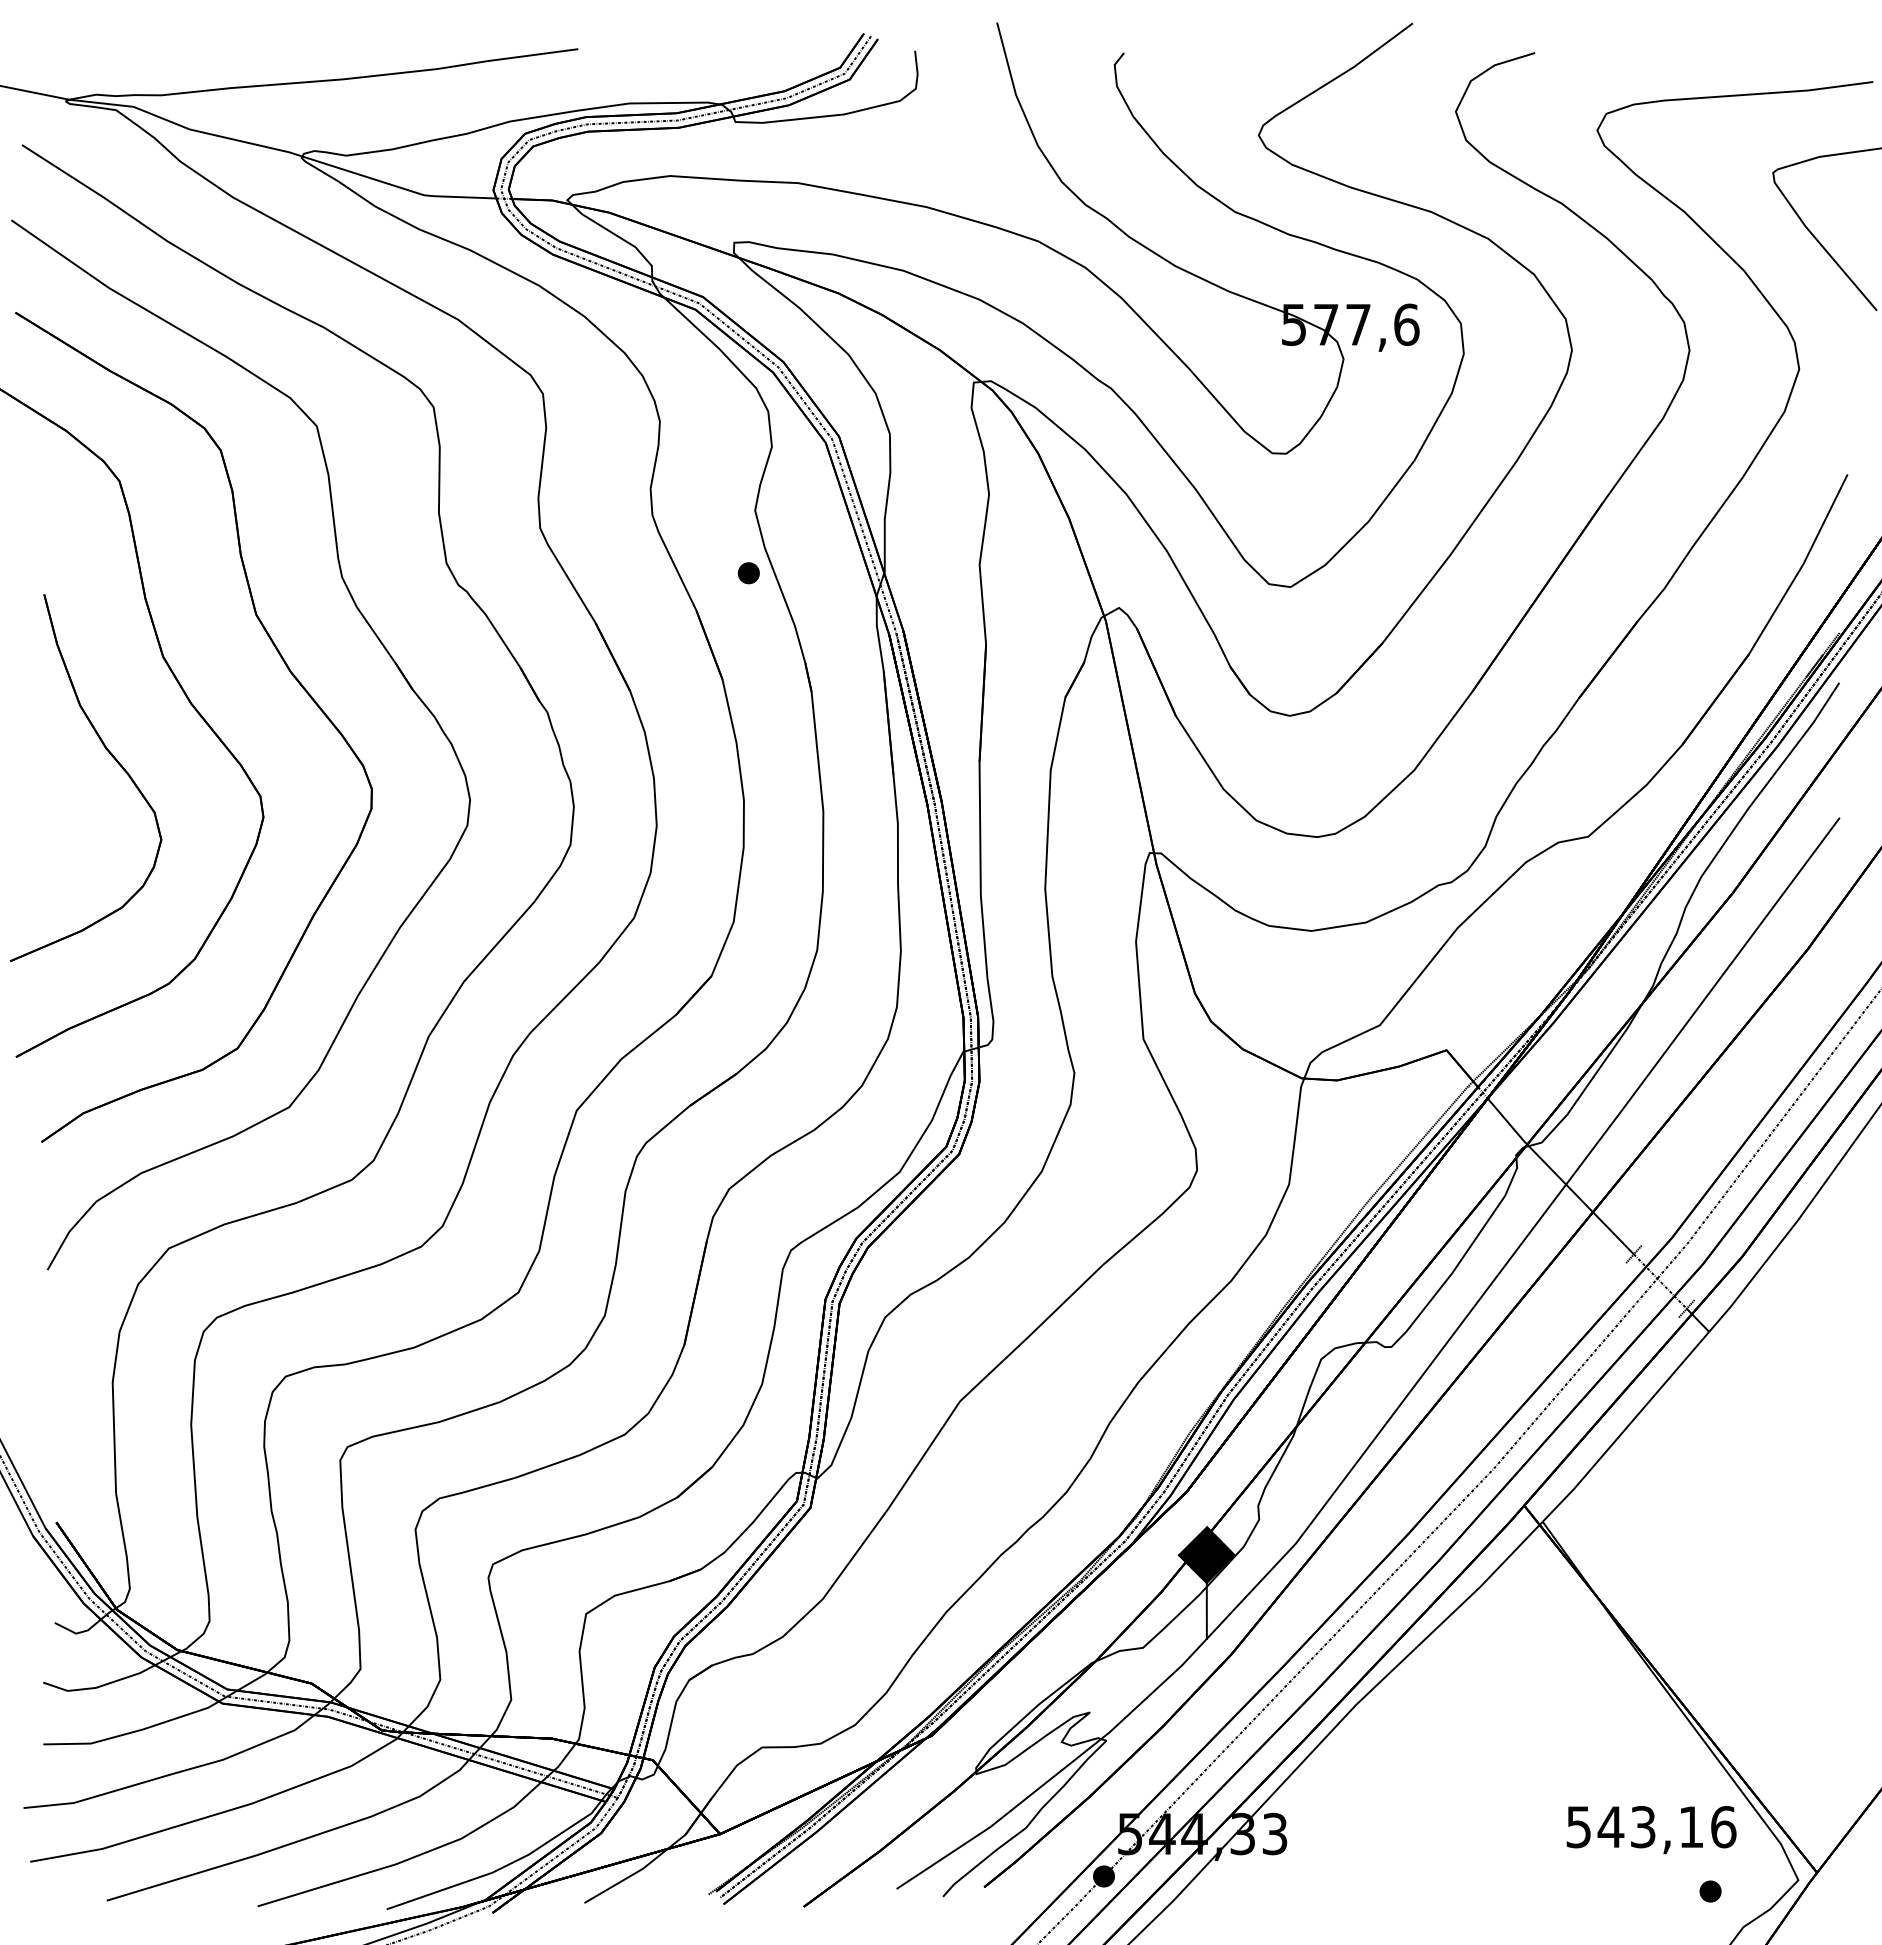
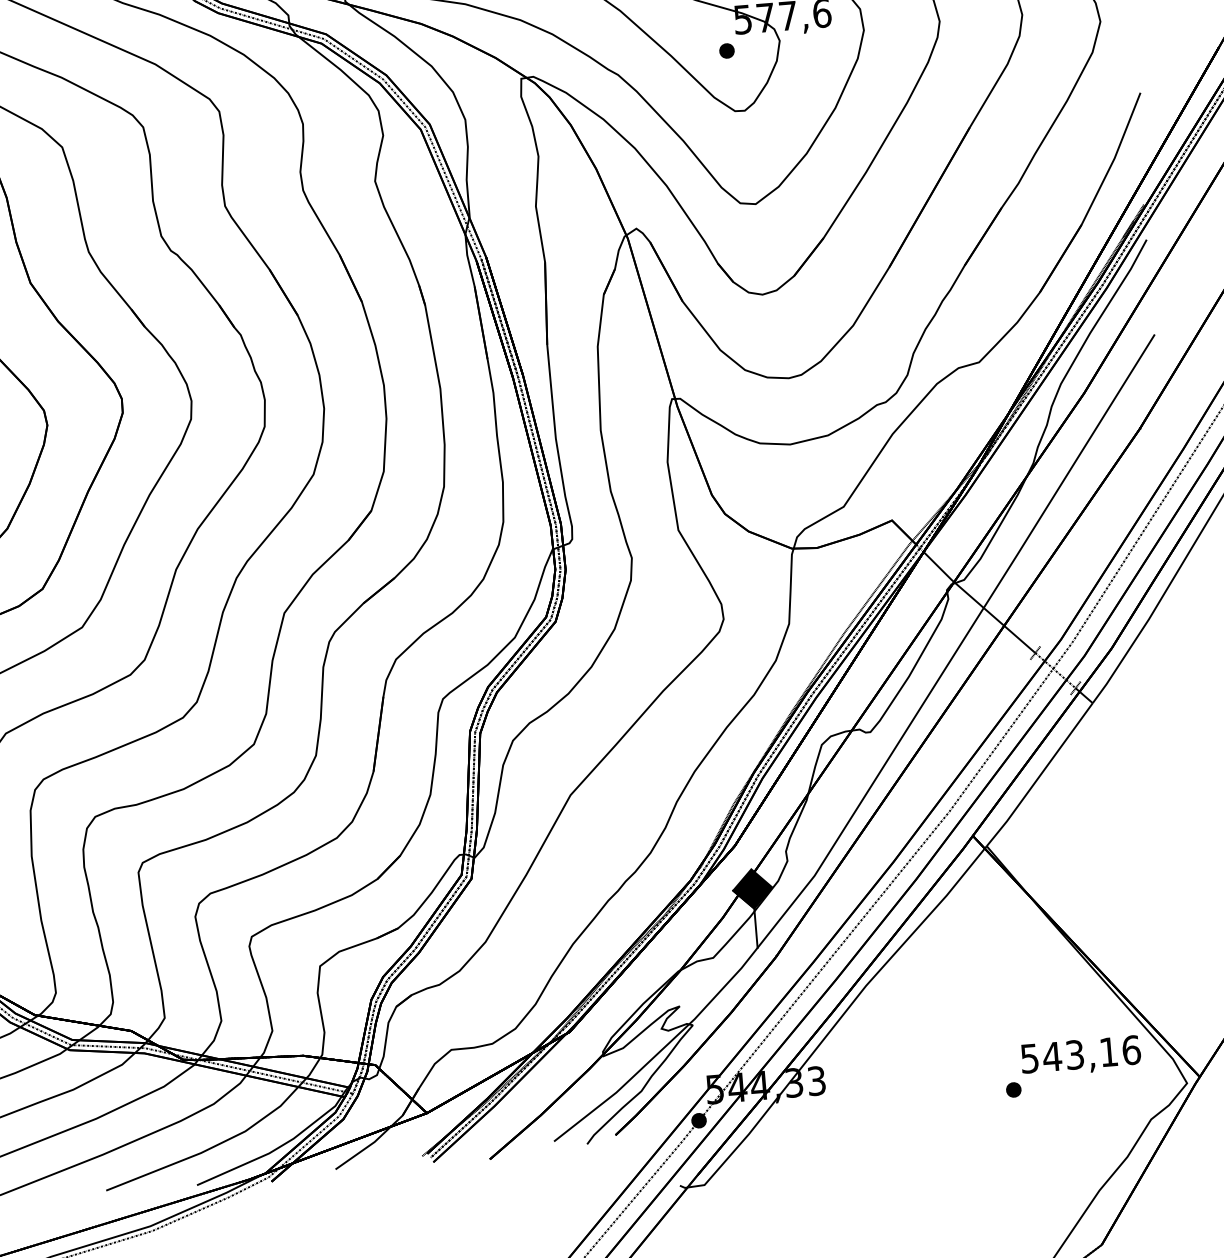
part: (748, 573) -> (726, 51), moved
part: (1710, 1891) -> (1013, 1089), moved

